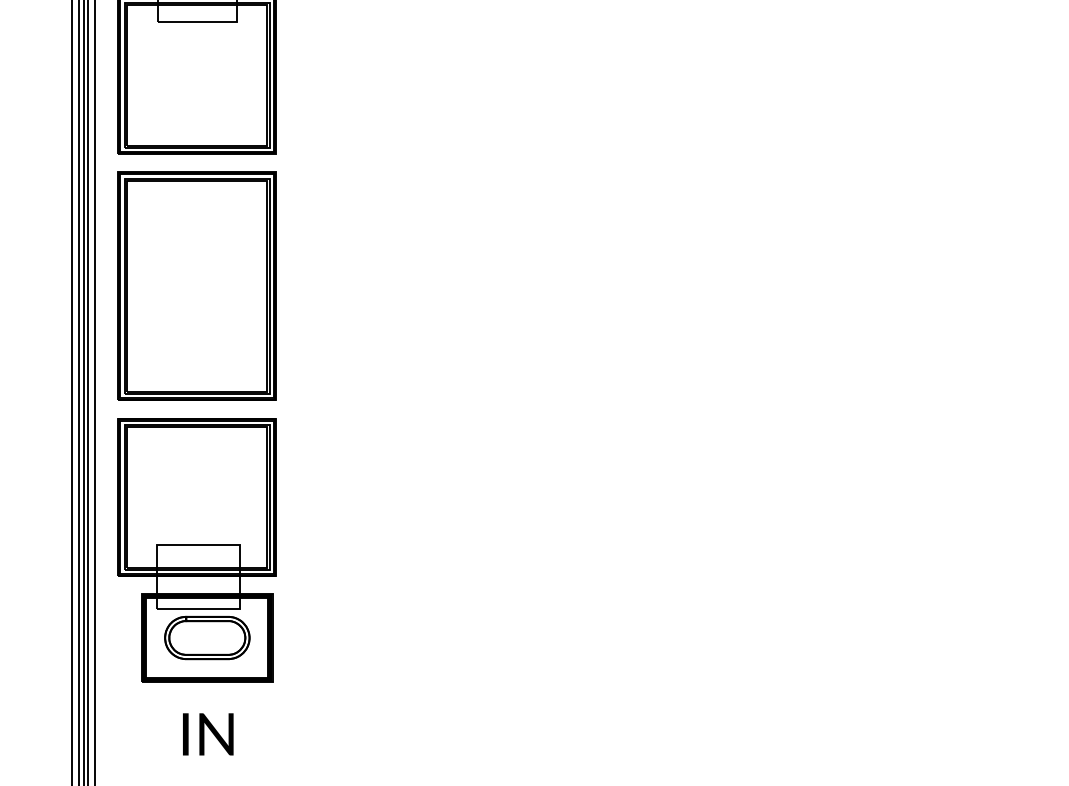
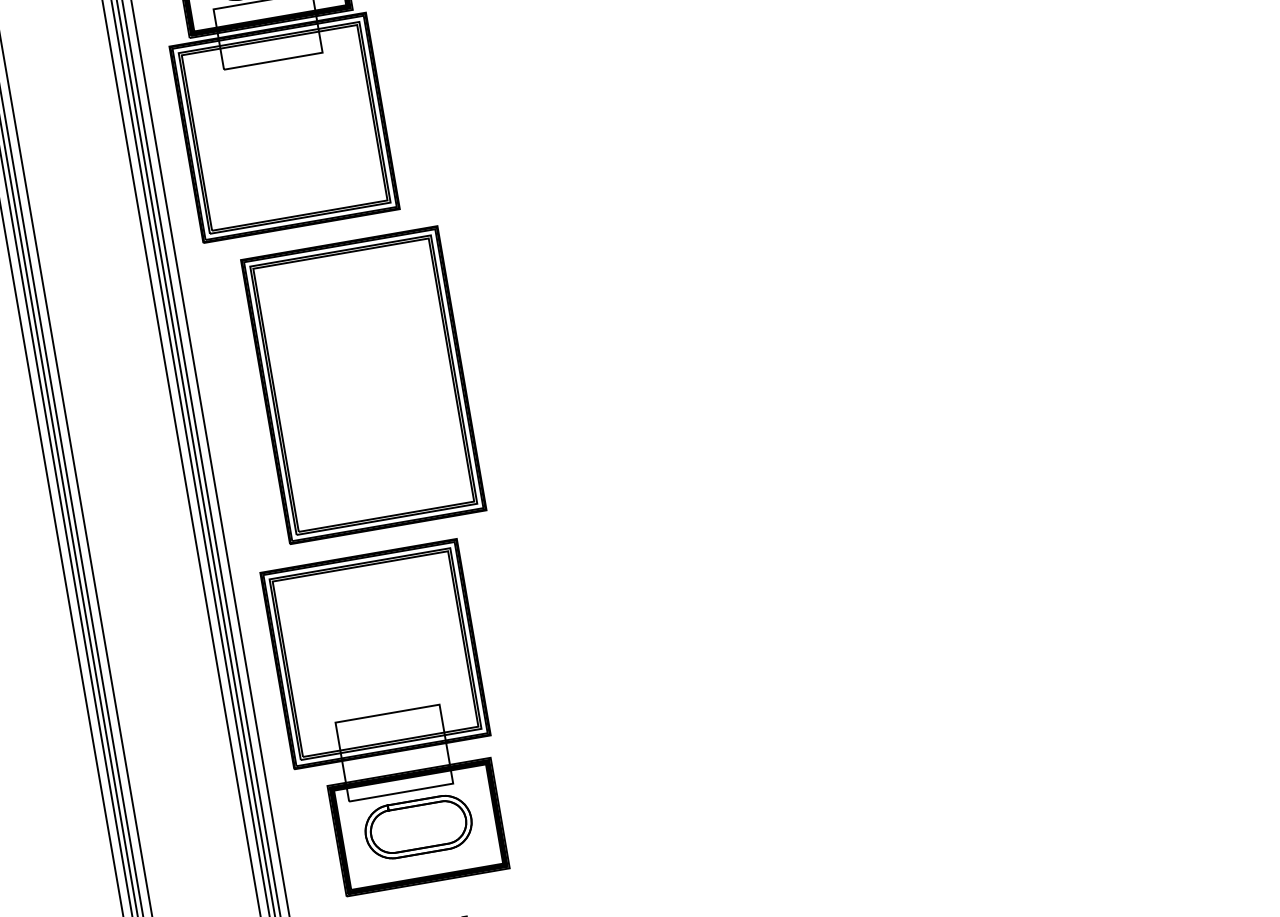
part: (196, 285) -> (362, 384), moved

